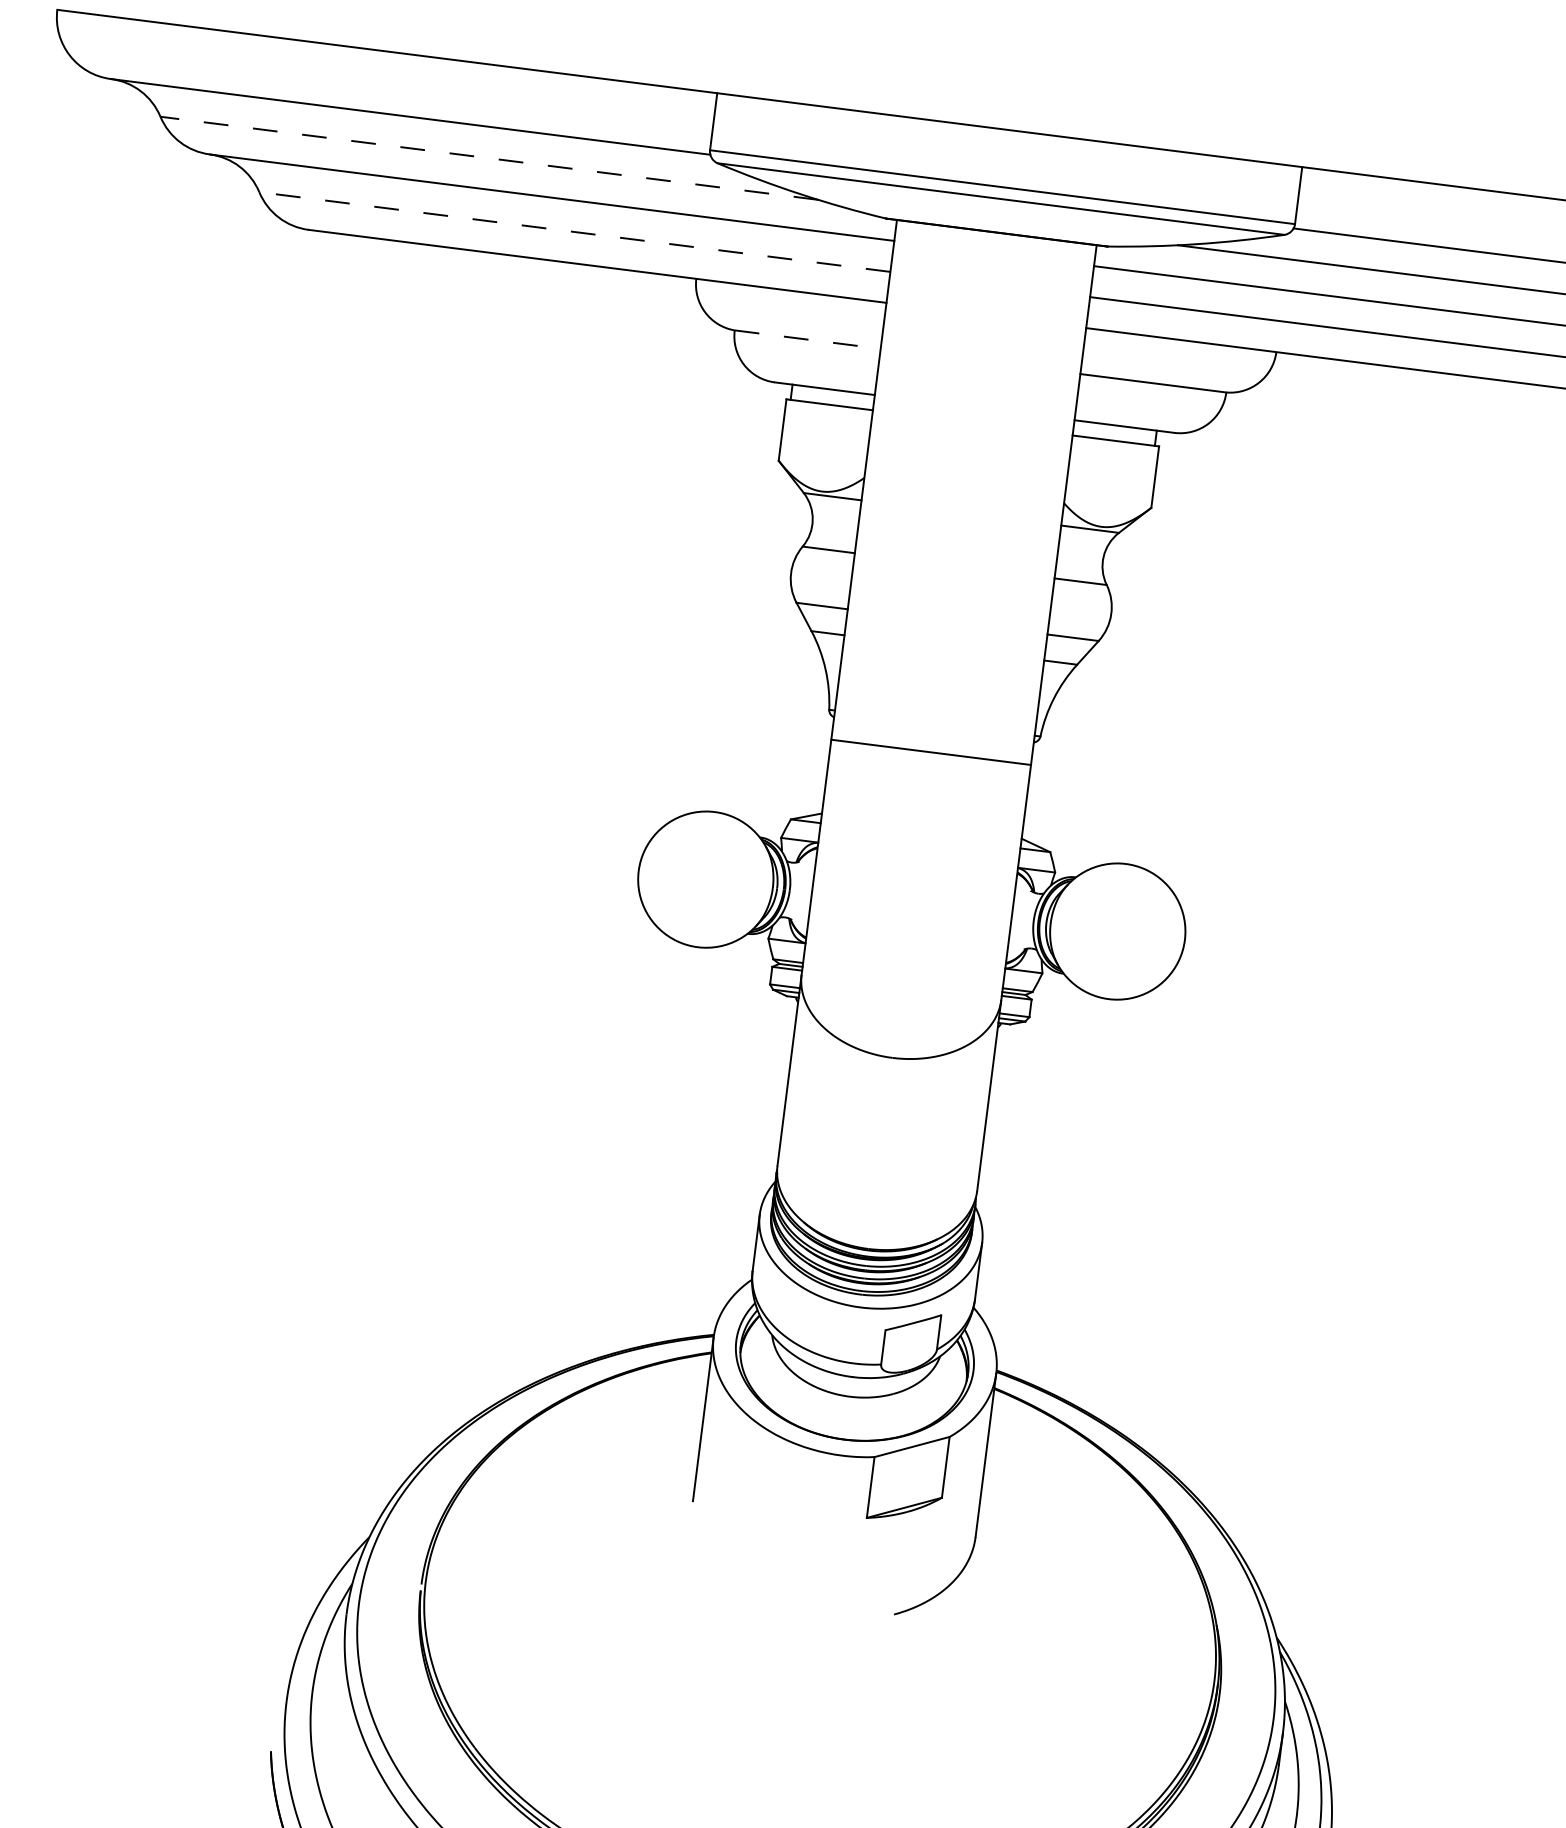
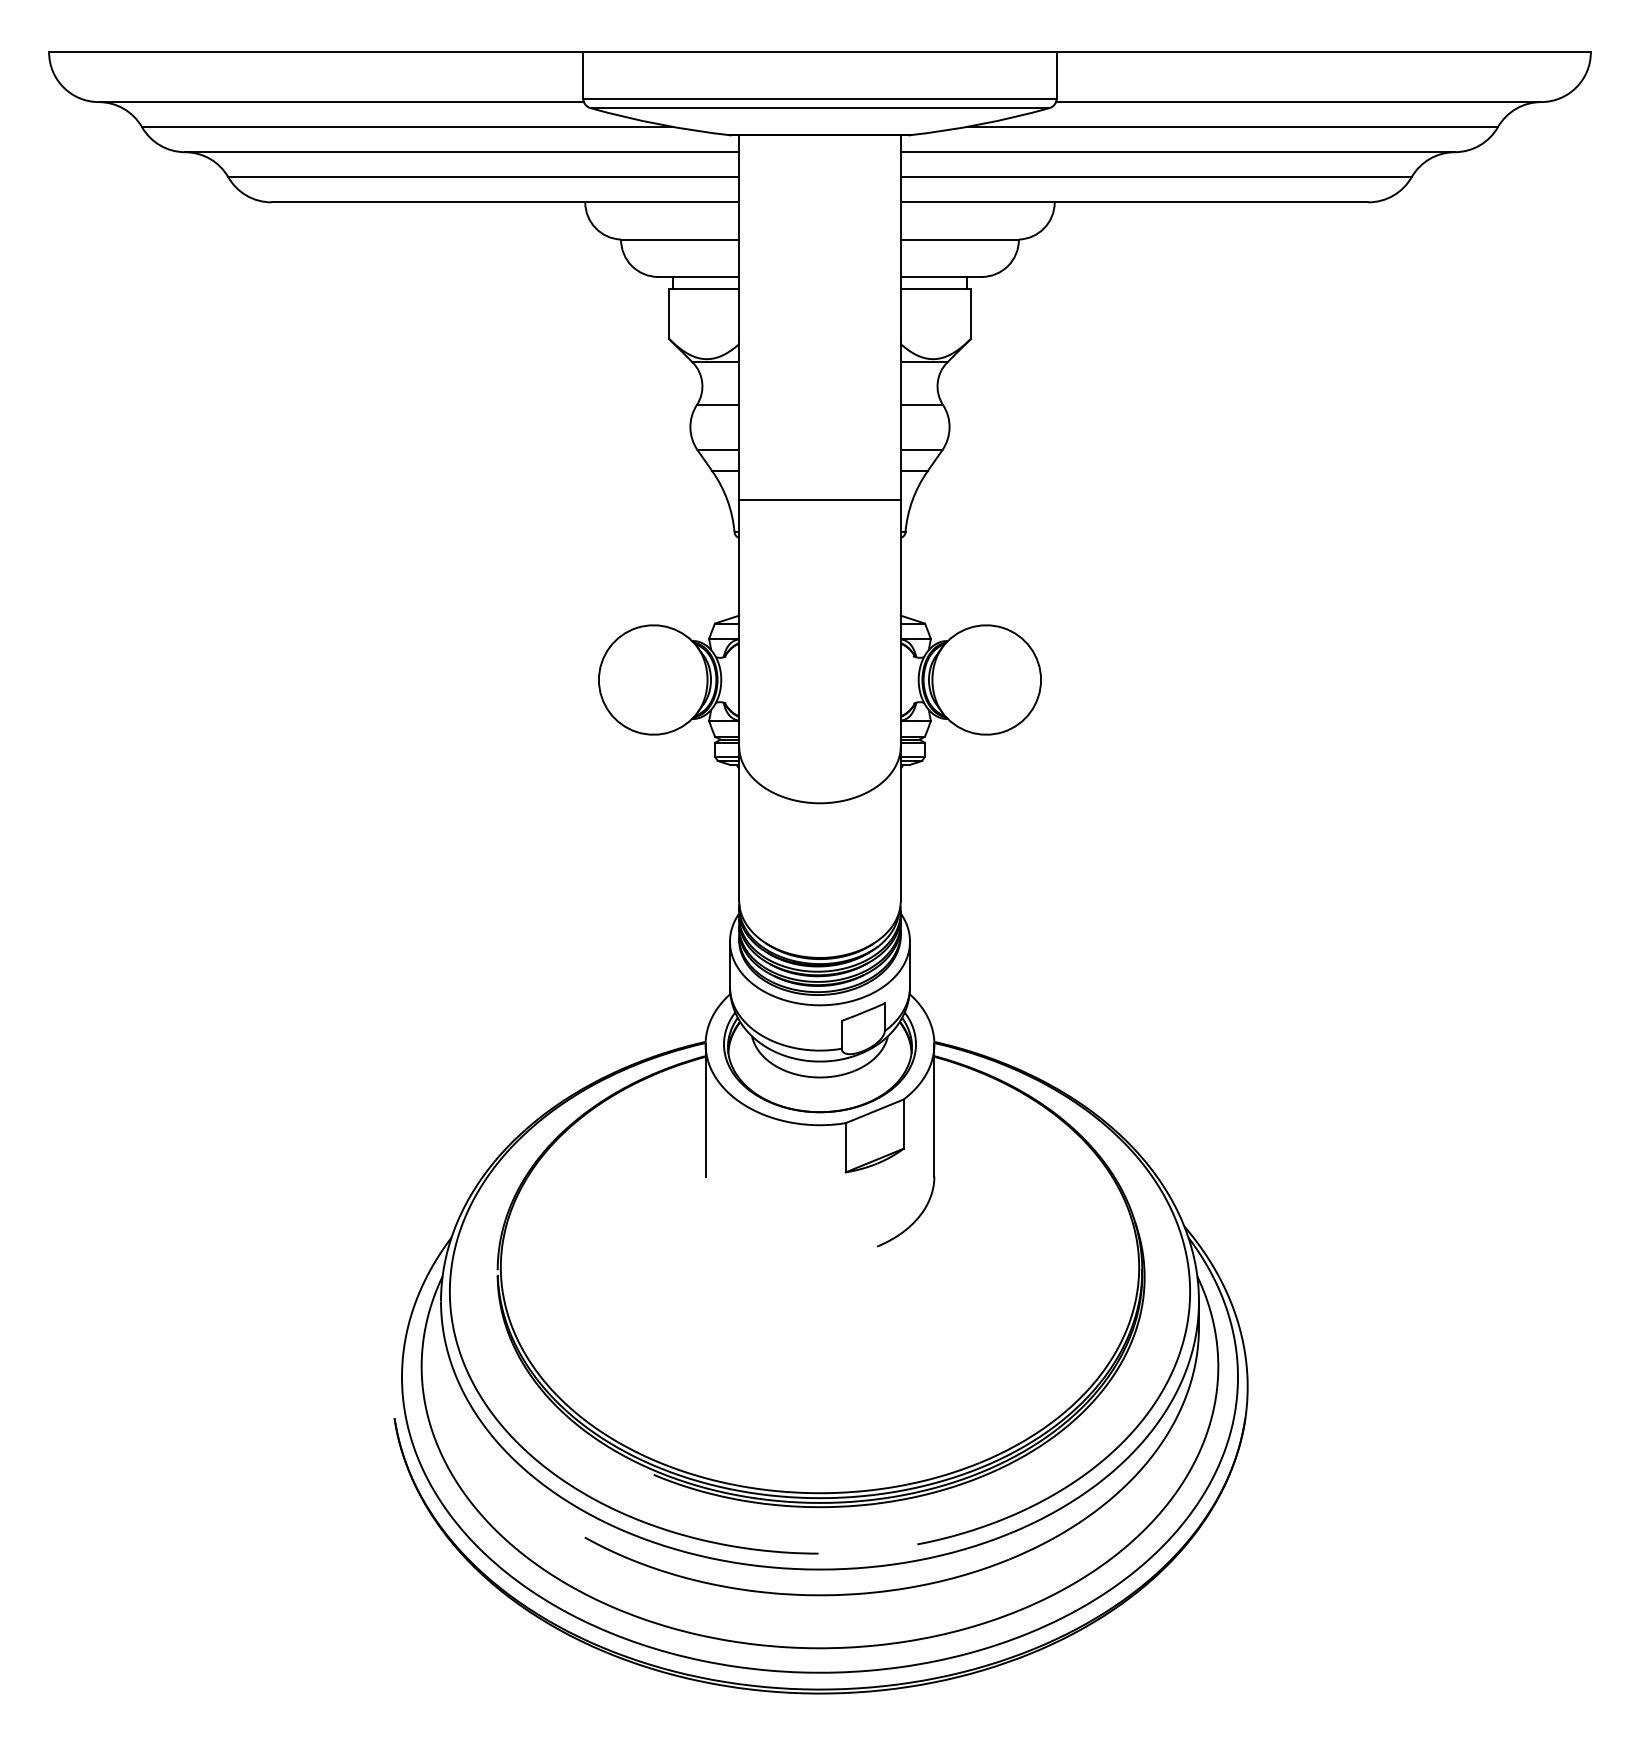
line: (488, 158) -> (407, 127), dashed -> solid
line: (574, 232) -> (483, 177), dashed -> solid
line: (808, 339) -> (680, 239), dashed -> solid
line: (930, 751) -> (819, 499), moved

